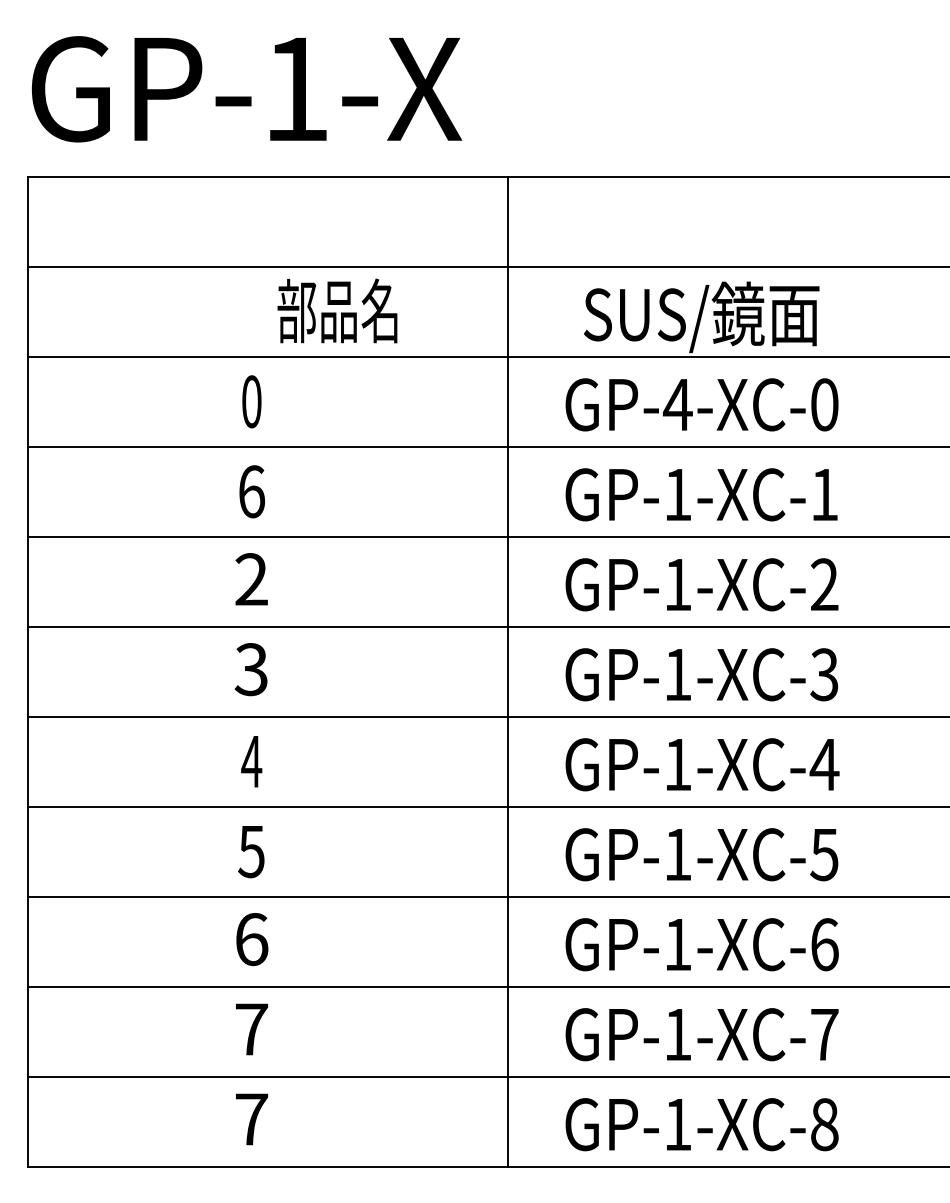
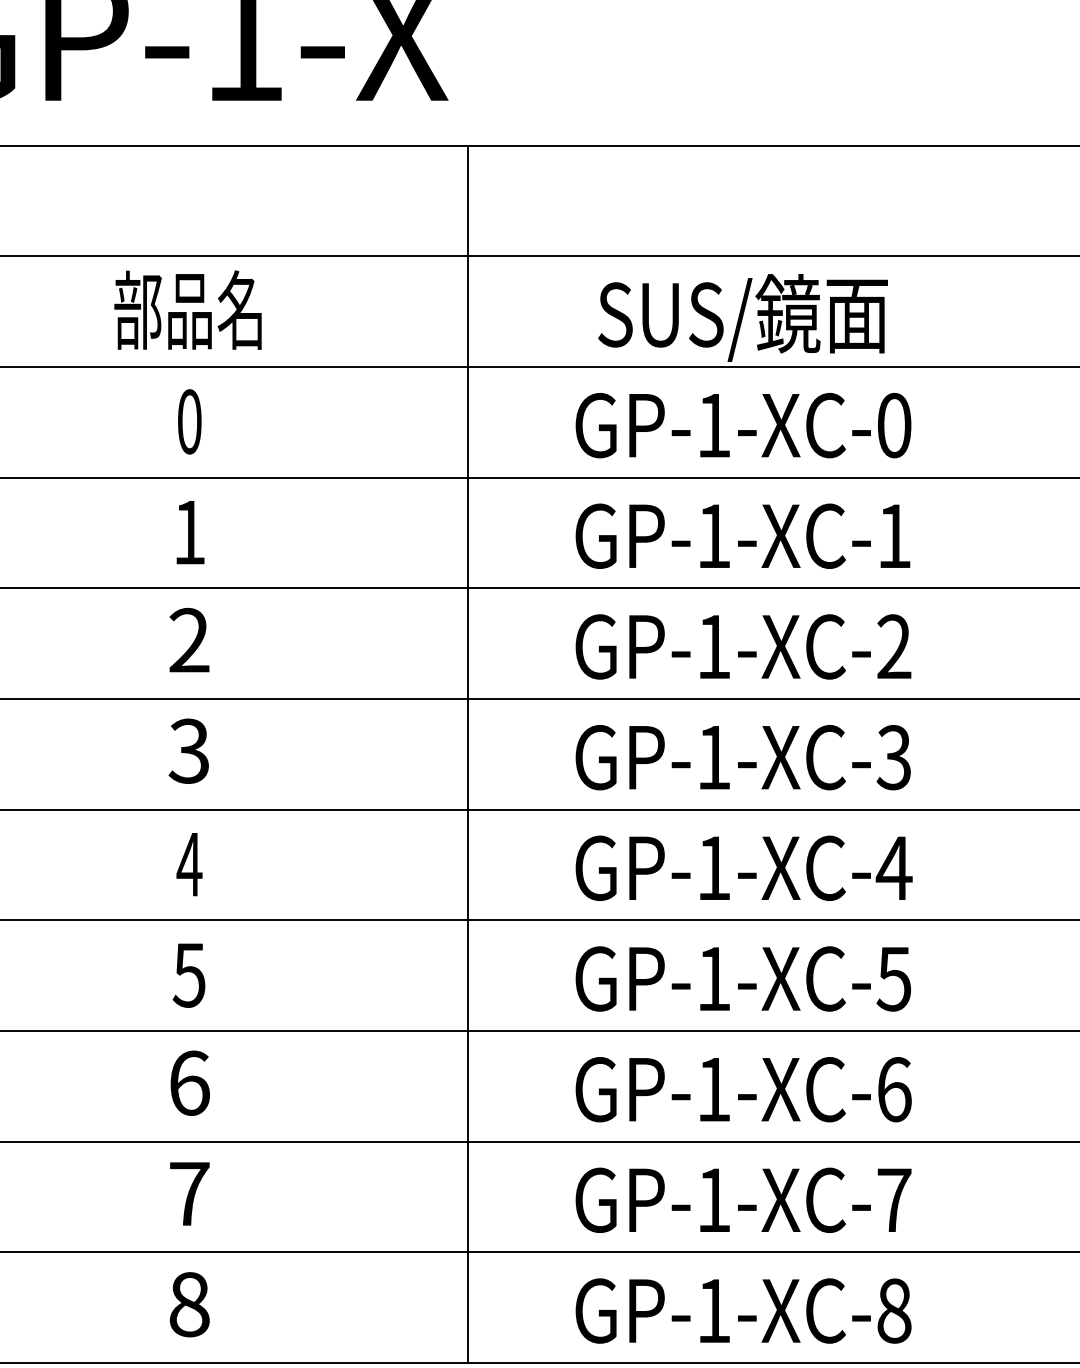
text: (337, 310) -> (188, 309), moved
text: (677, 404) -> (713, 425), GP-4-XC-0 -> GP-1-XC-0
text: (252, 491) -> (190, 532), 6 -> 1
line: (508, 671) -> (468, 753), moved
text: (251, 1119) -> (189, 1304), 7 -> 8

